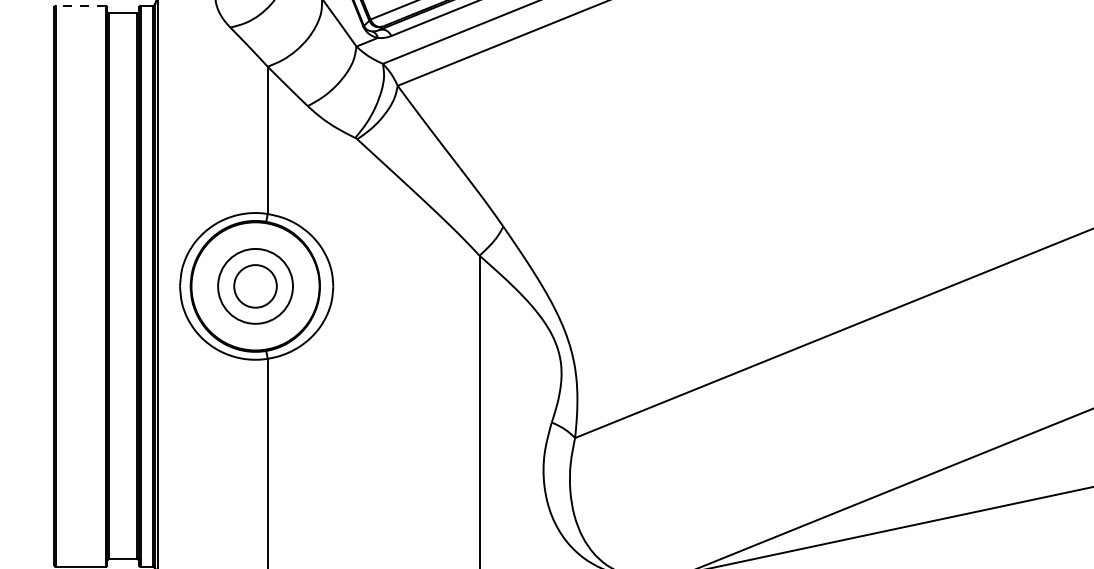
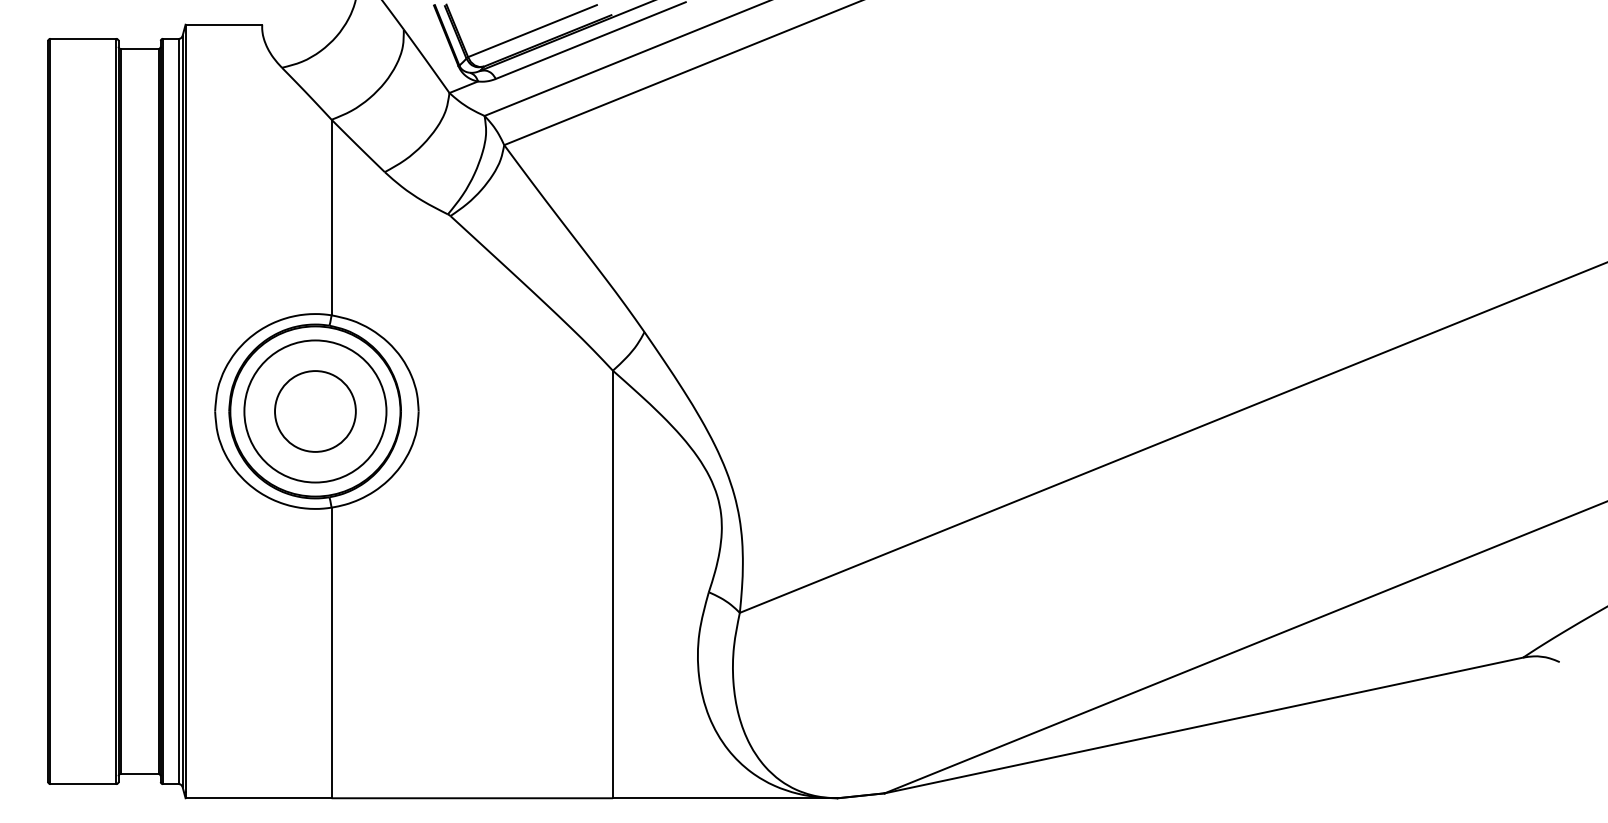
line: (80, 5) -> (83, 38), dashed -> solid
circle: (255, 286) -> (315, 411), size x1.43
circle: (255, 286) -> (315, 411), size x1.43

